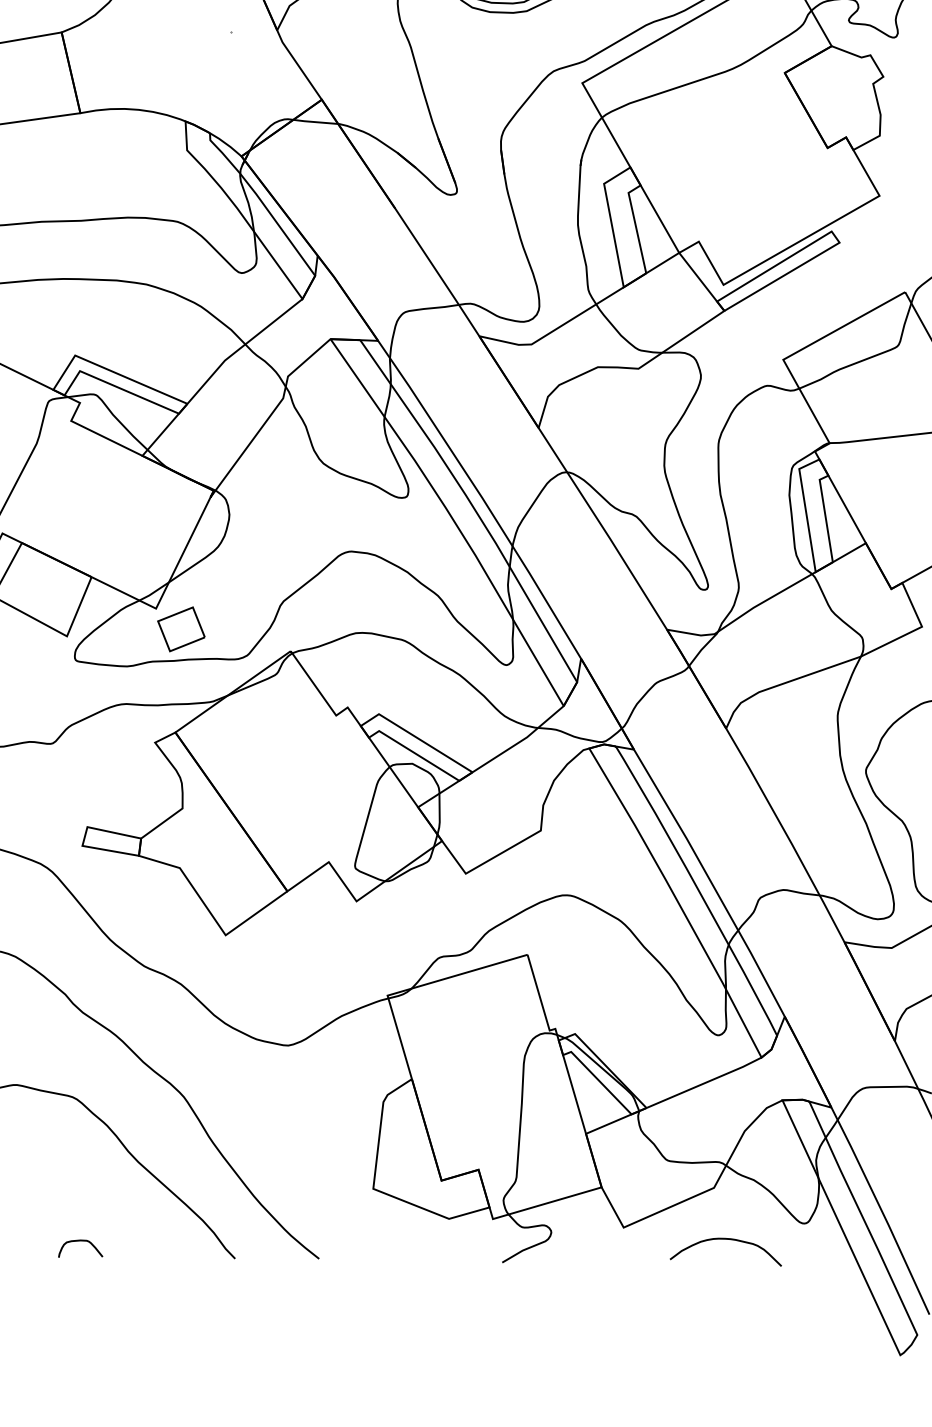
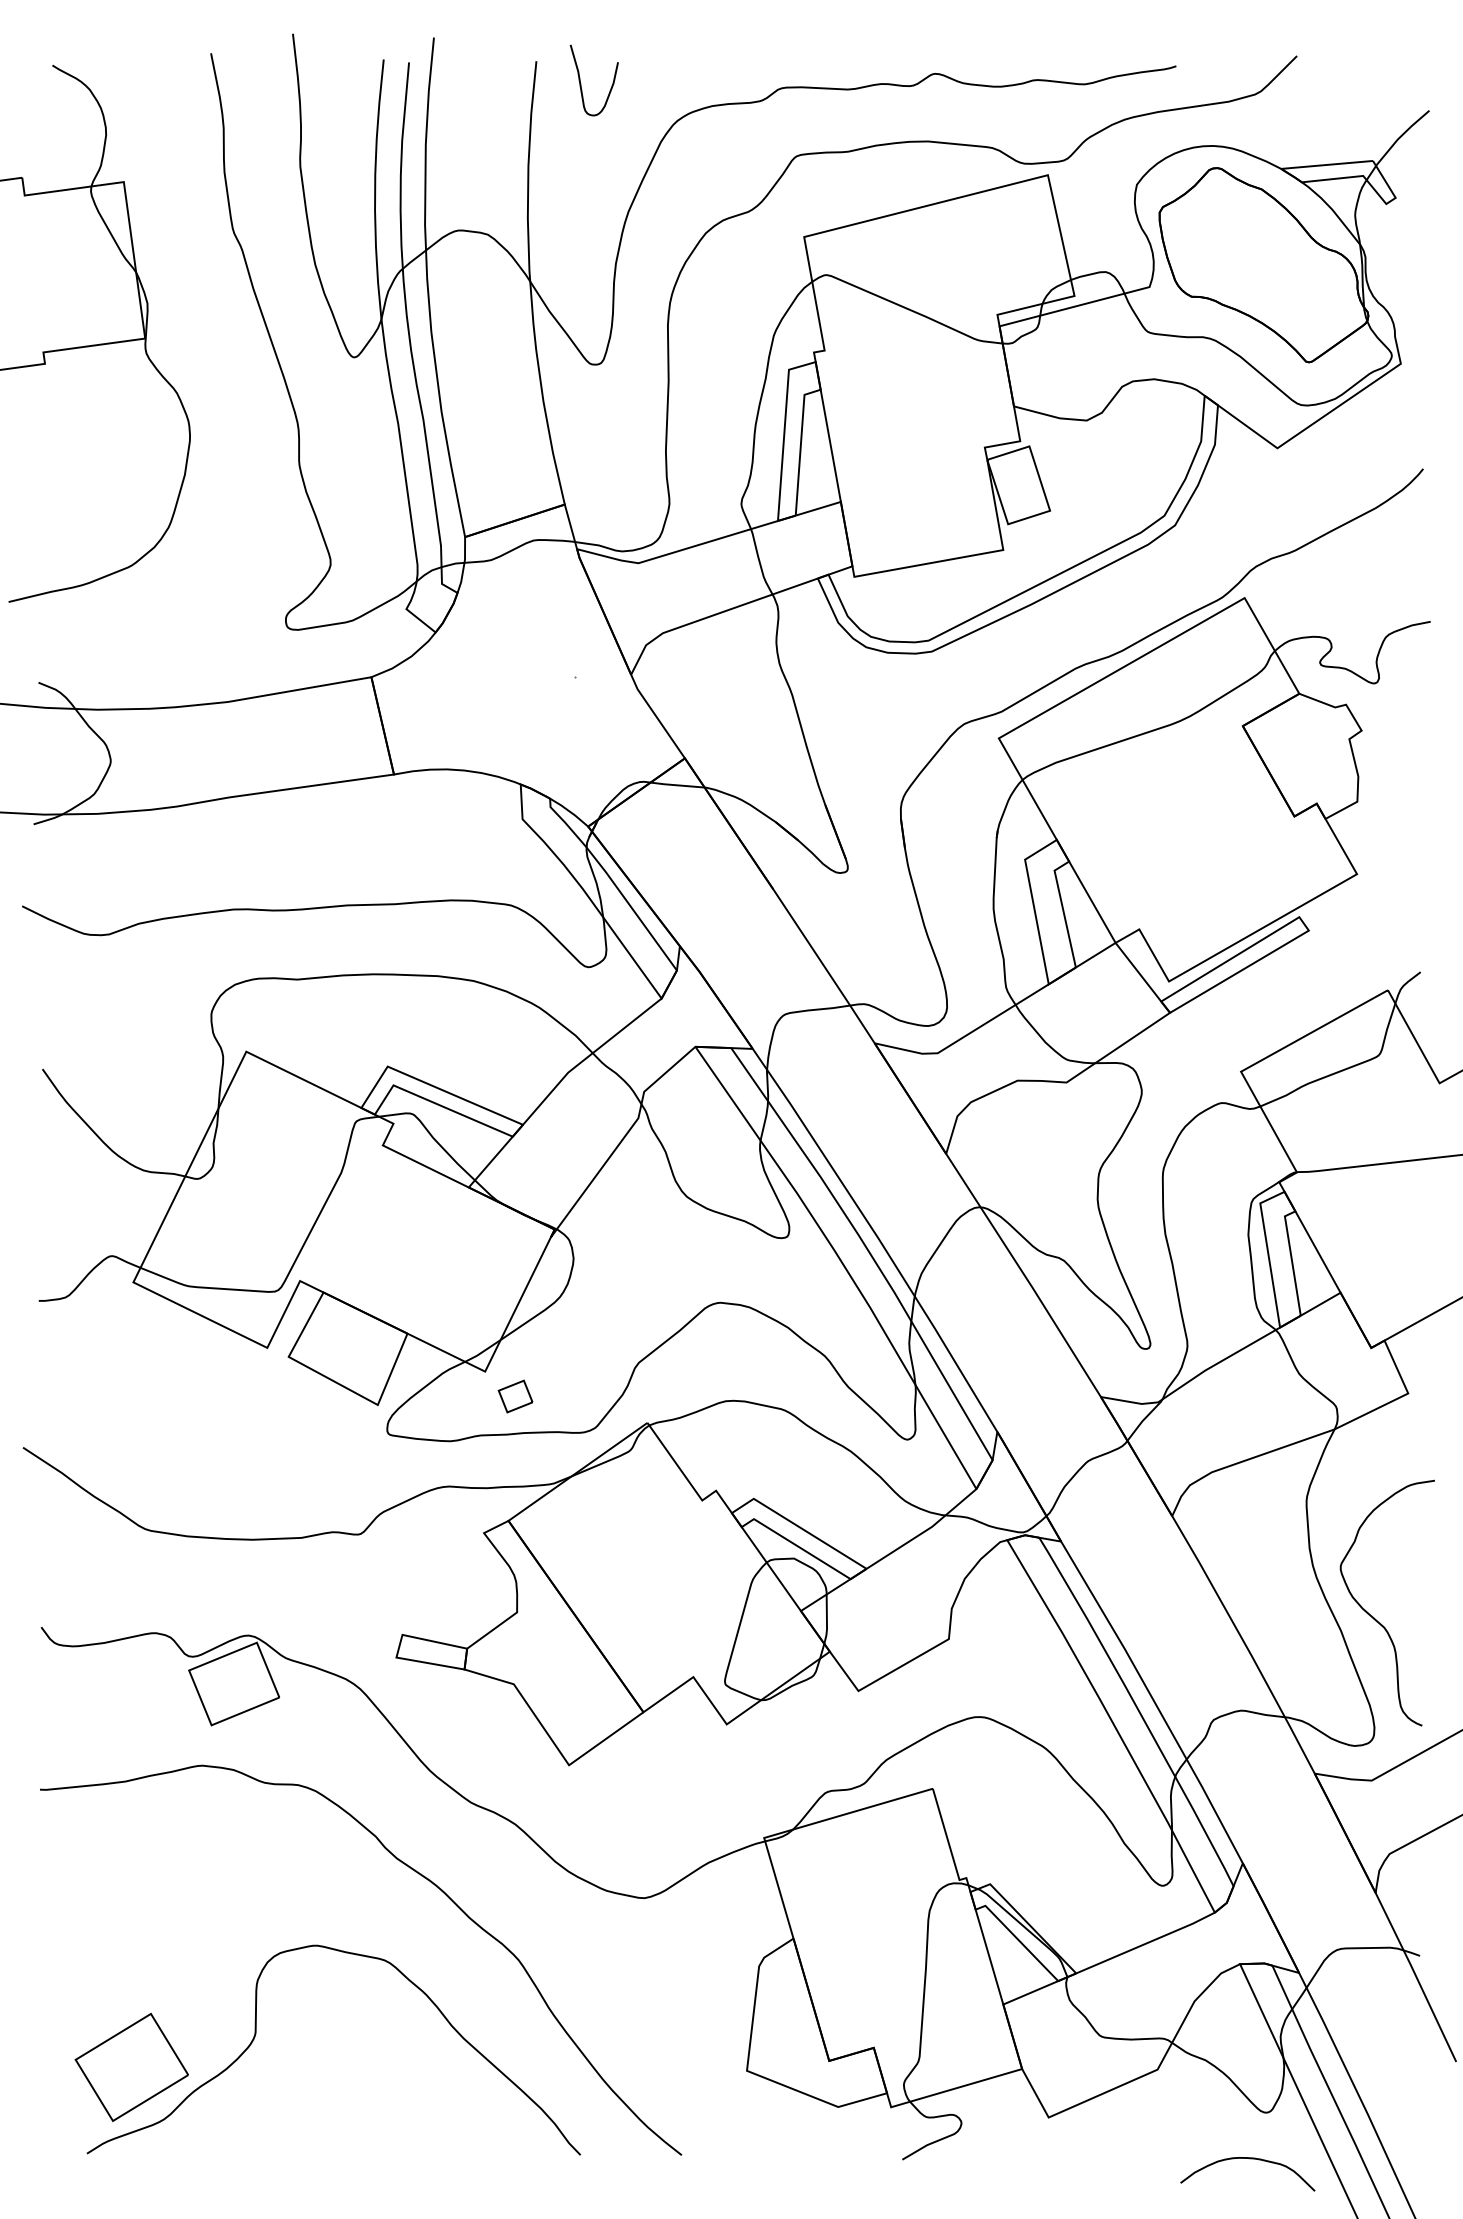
part: (181, 629) -> (515, 1396), size x0.6
curve: (727, 1240) -> (1249, 2159), moved
curve: (79, 1241) -> (392, 2134), removed

